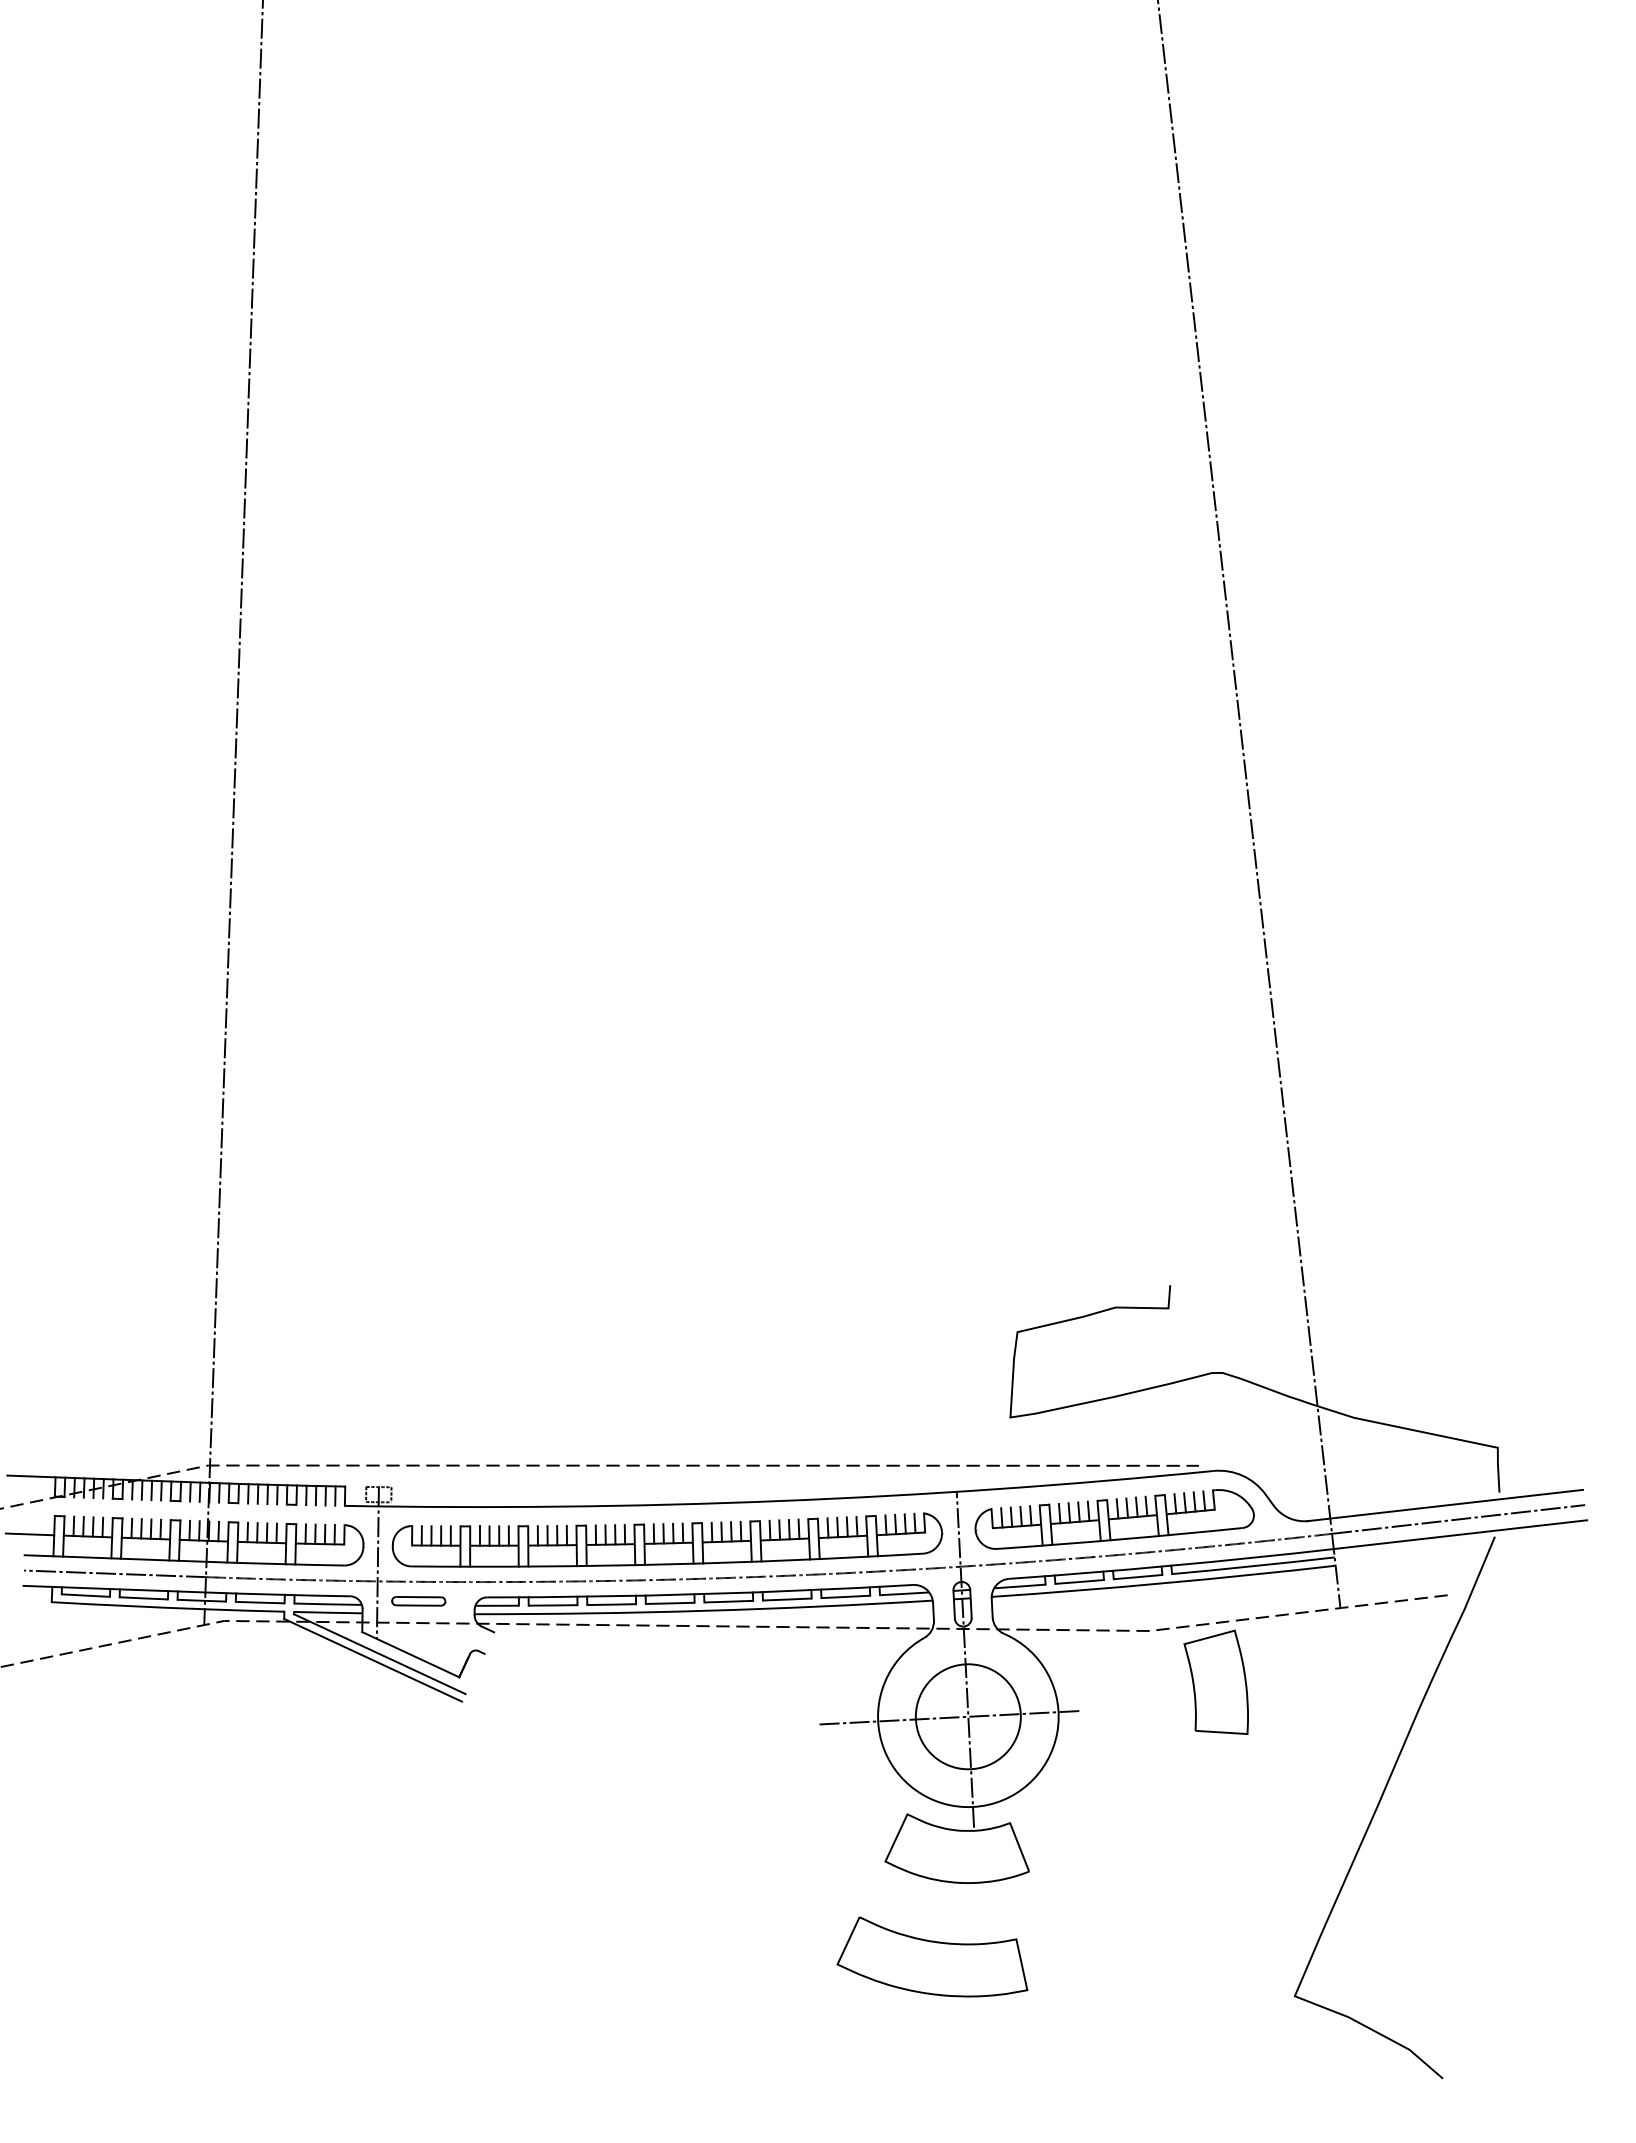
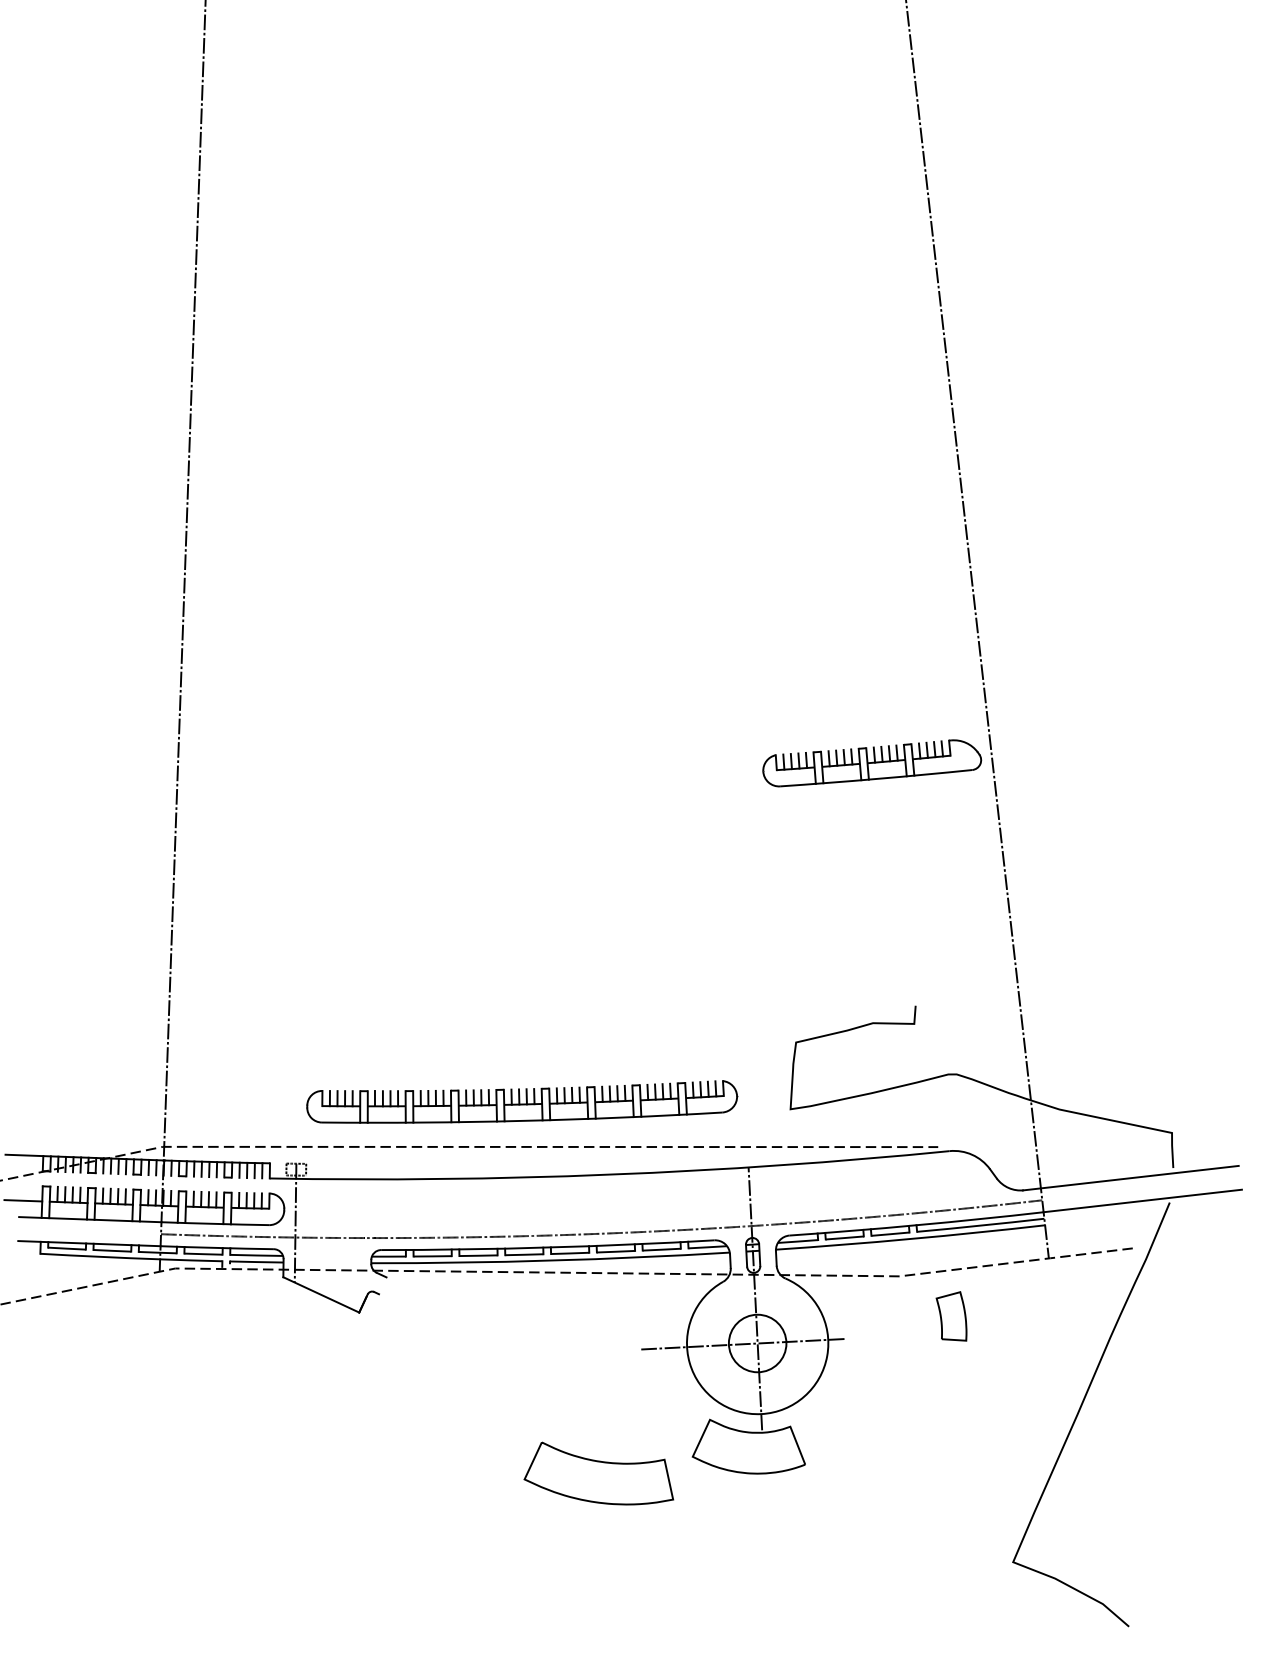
part: (1114, 1519) -> (872, 763), moved
line: (1458, 1519) -> (1141, 1189), removed
part: (667, 1539) -> (522, 1101), moved
line: (115, 1573) -> (90, 1231), removed
part: (418, 1601) -> (327, 1253), removed
line: (379, 1654) -> (296, 1294), removed
line: (373, 1659) -> (292, 1298), removed
part: (1215, 1681) -> (951, 1315), size x0.6
circle: (967, 1716) -> (756, 1343), size x0.7
part: (932, 1956) -> (598, 1473), moved

